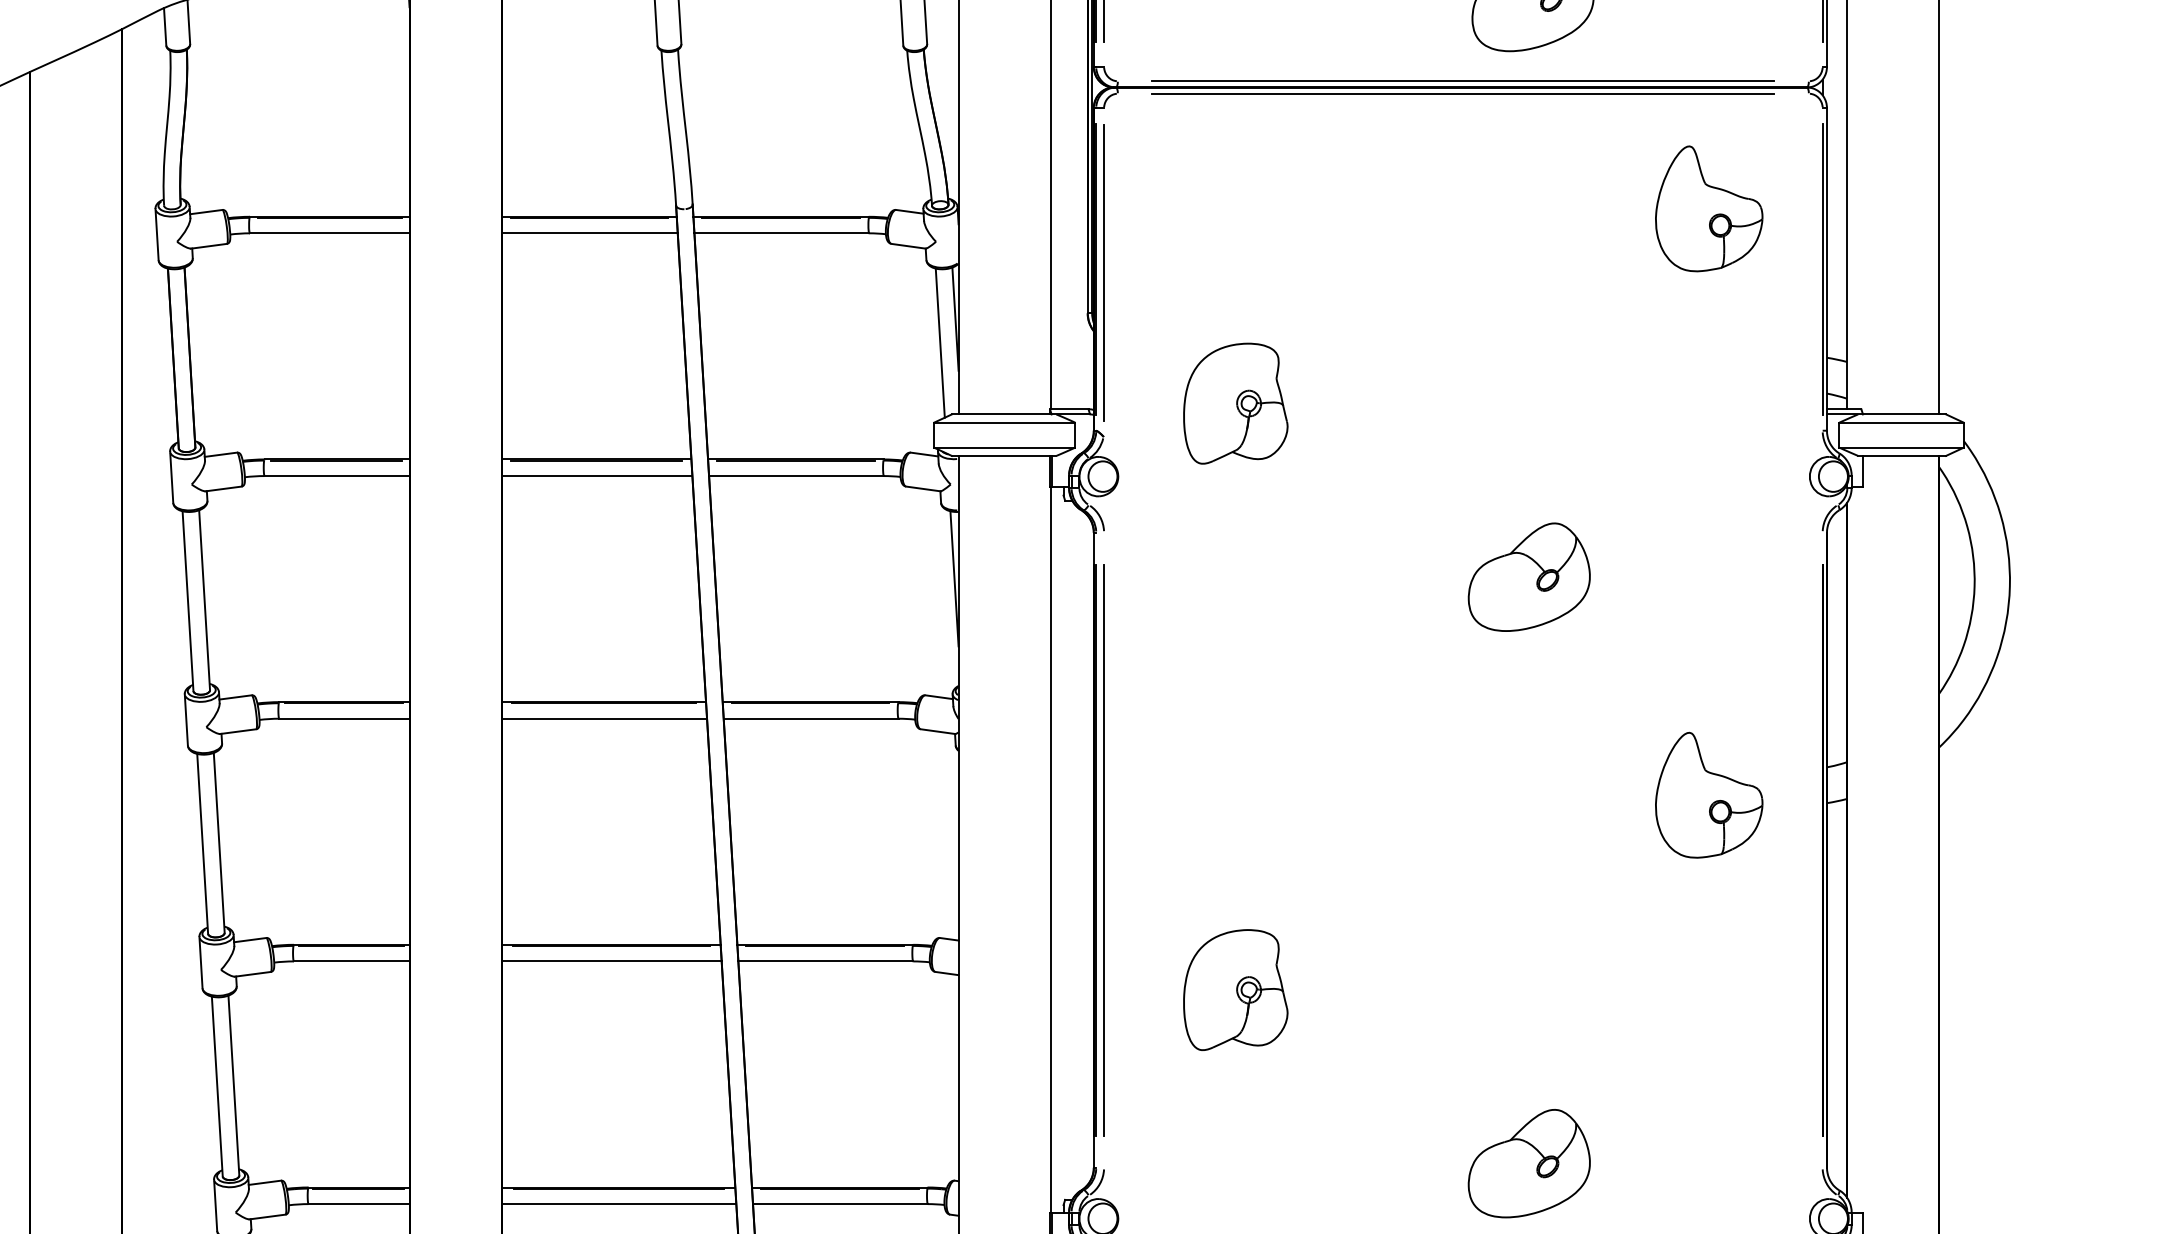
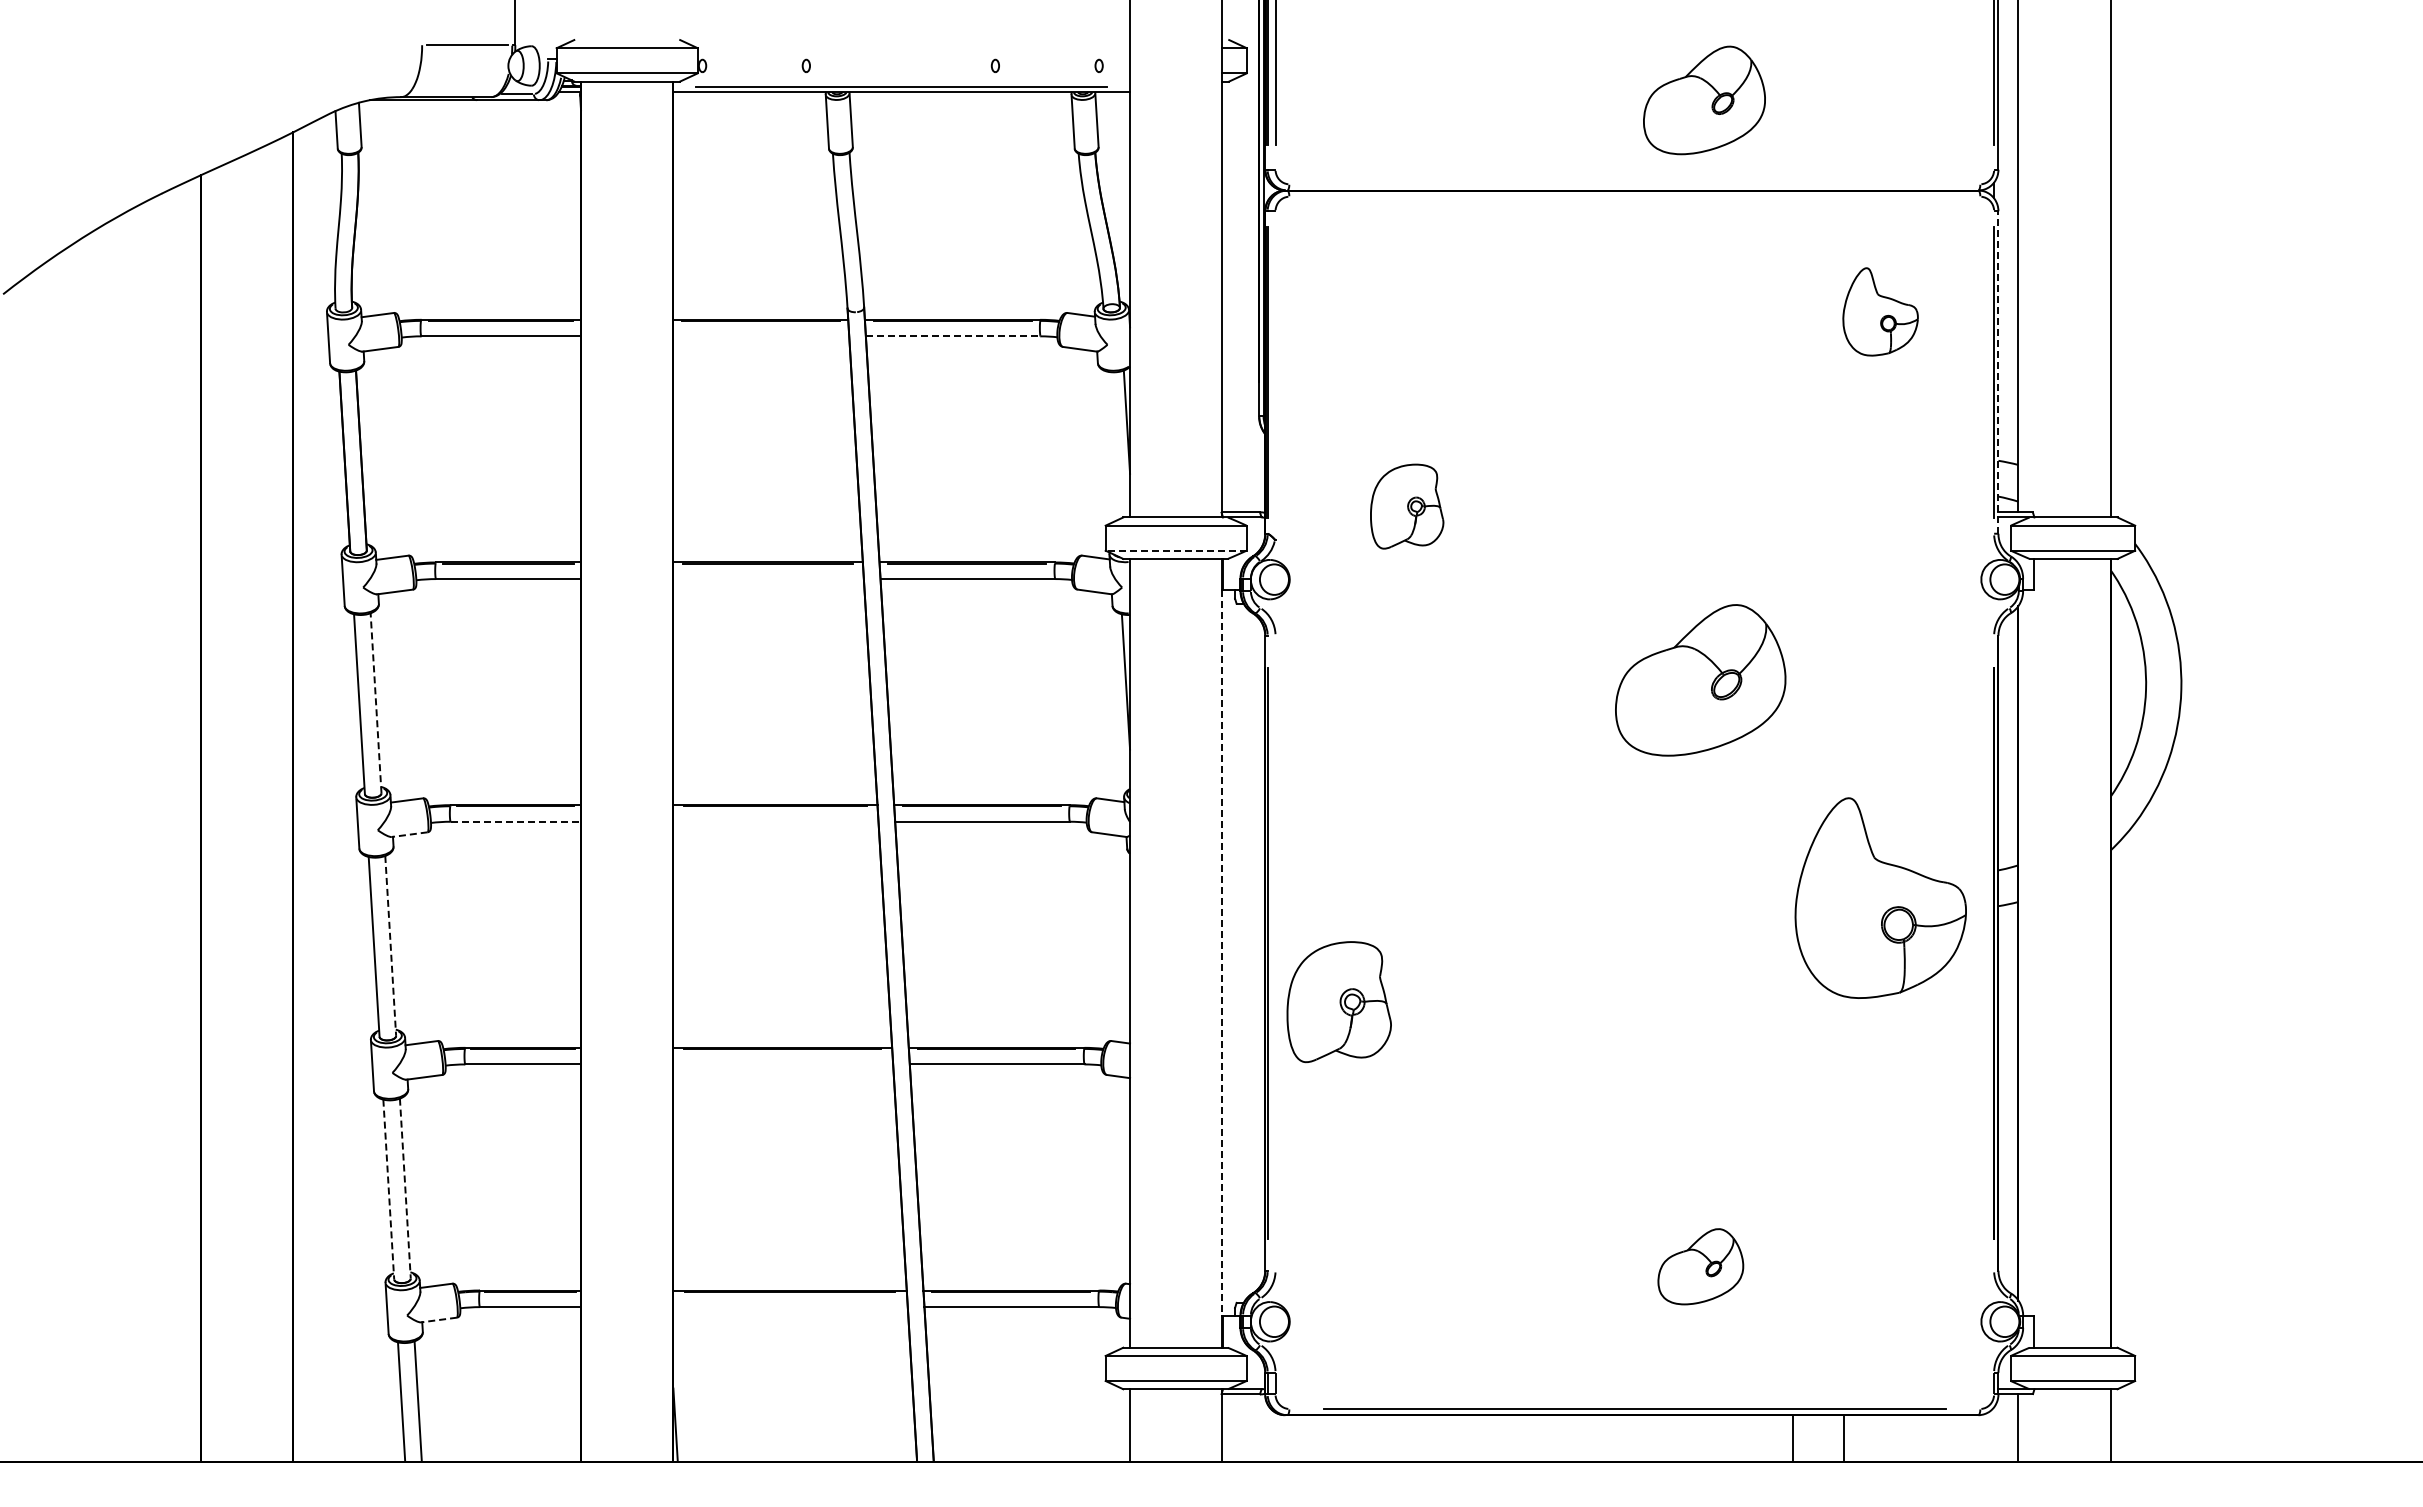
line: (1463, 81) -> (1634, 184), removed
line: (1463, 93) -> (1634, 196), removed
part: (1709, 208) -> (1880, 311), size x0.7
line: (590, 233) -> (761, 336), removed
line: (782, 233) -> (953, 336), solid -> dashed
line: (1827, 269) -> (1998, 372), solid -> dashed
line: (1104, 272) -> (1275, 375), removed
line: (940, 342) -> (1111, 445), removed
part: (1235, 403) -> (1406, 506), size x0.7
line: (1004, 447) -> (1175, 550), solid -> dashed
line: (597, 476) -> (768, 579), removed
part: (1529, 576) -> (1700, 679), size x1.4
line: (205, 599) -> (376, 702), solid -> dashed
line: (345, 718) -> (516, 821), solid -> dashed
line: (604, 718) -> (775, 821), removed
line: (238, 731) -> (409, 834), solid -> dashed
part: (1709, 795) -> (1880, 898), size x1.6
line: (219, 843) -> (390, 946), solid -> dashed
line: (1051, 850) -> (1222, 953), solid -> dashed
line: (1104, 850) -> (1275, 953), removed
line: (612, 961) -> (783, 1064), removed
part: (1235, 990) -> (1338, 1002), moved
line: (234, 1086) -> (405, 1189), solid -> dashed
line: (217, 1087) -> (388, 1190), solid -> dashed
part: (1529, 1163) -> (1700, 1266), size x0.7
line: (619, 1204) -> (790, 1307), removed
line: (267, 1217) -> (438, 1320), solid -> dashed

